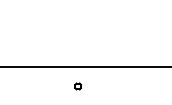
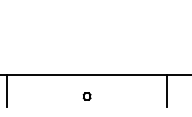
line: (6, 81) -> (7, 90), added
line: (149, 81) -> (167, 90), added

